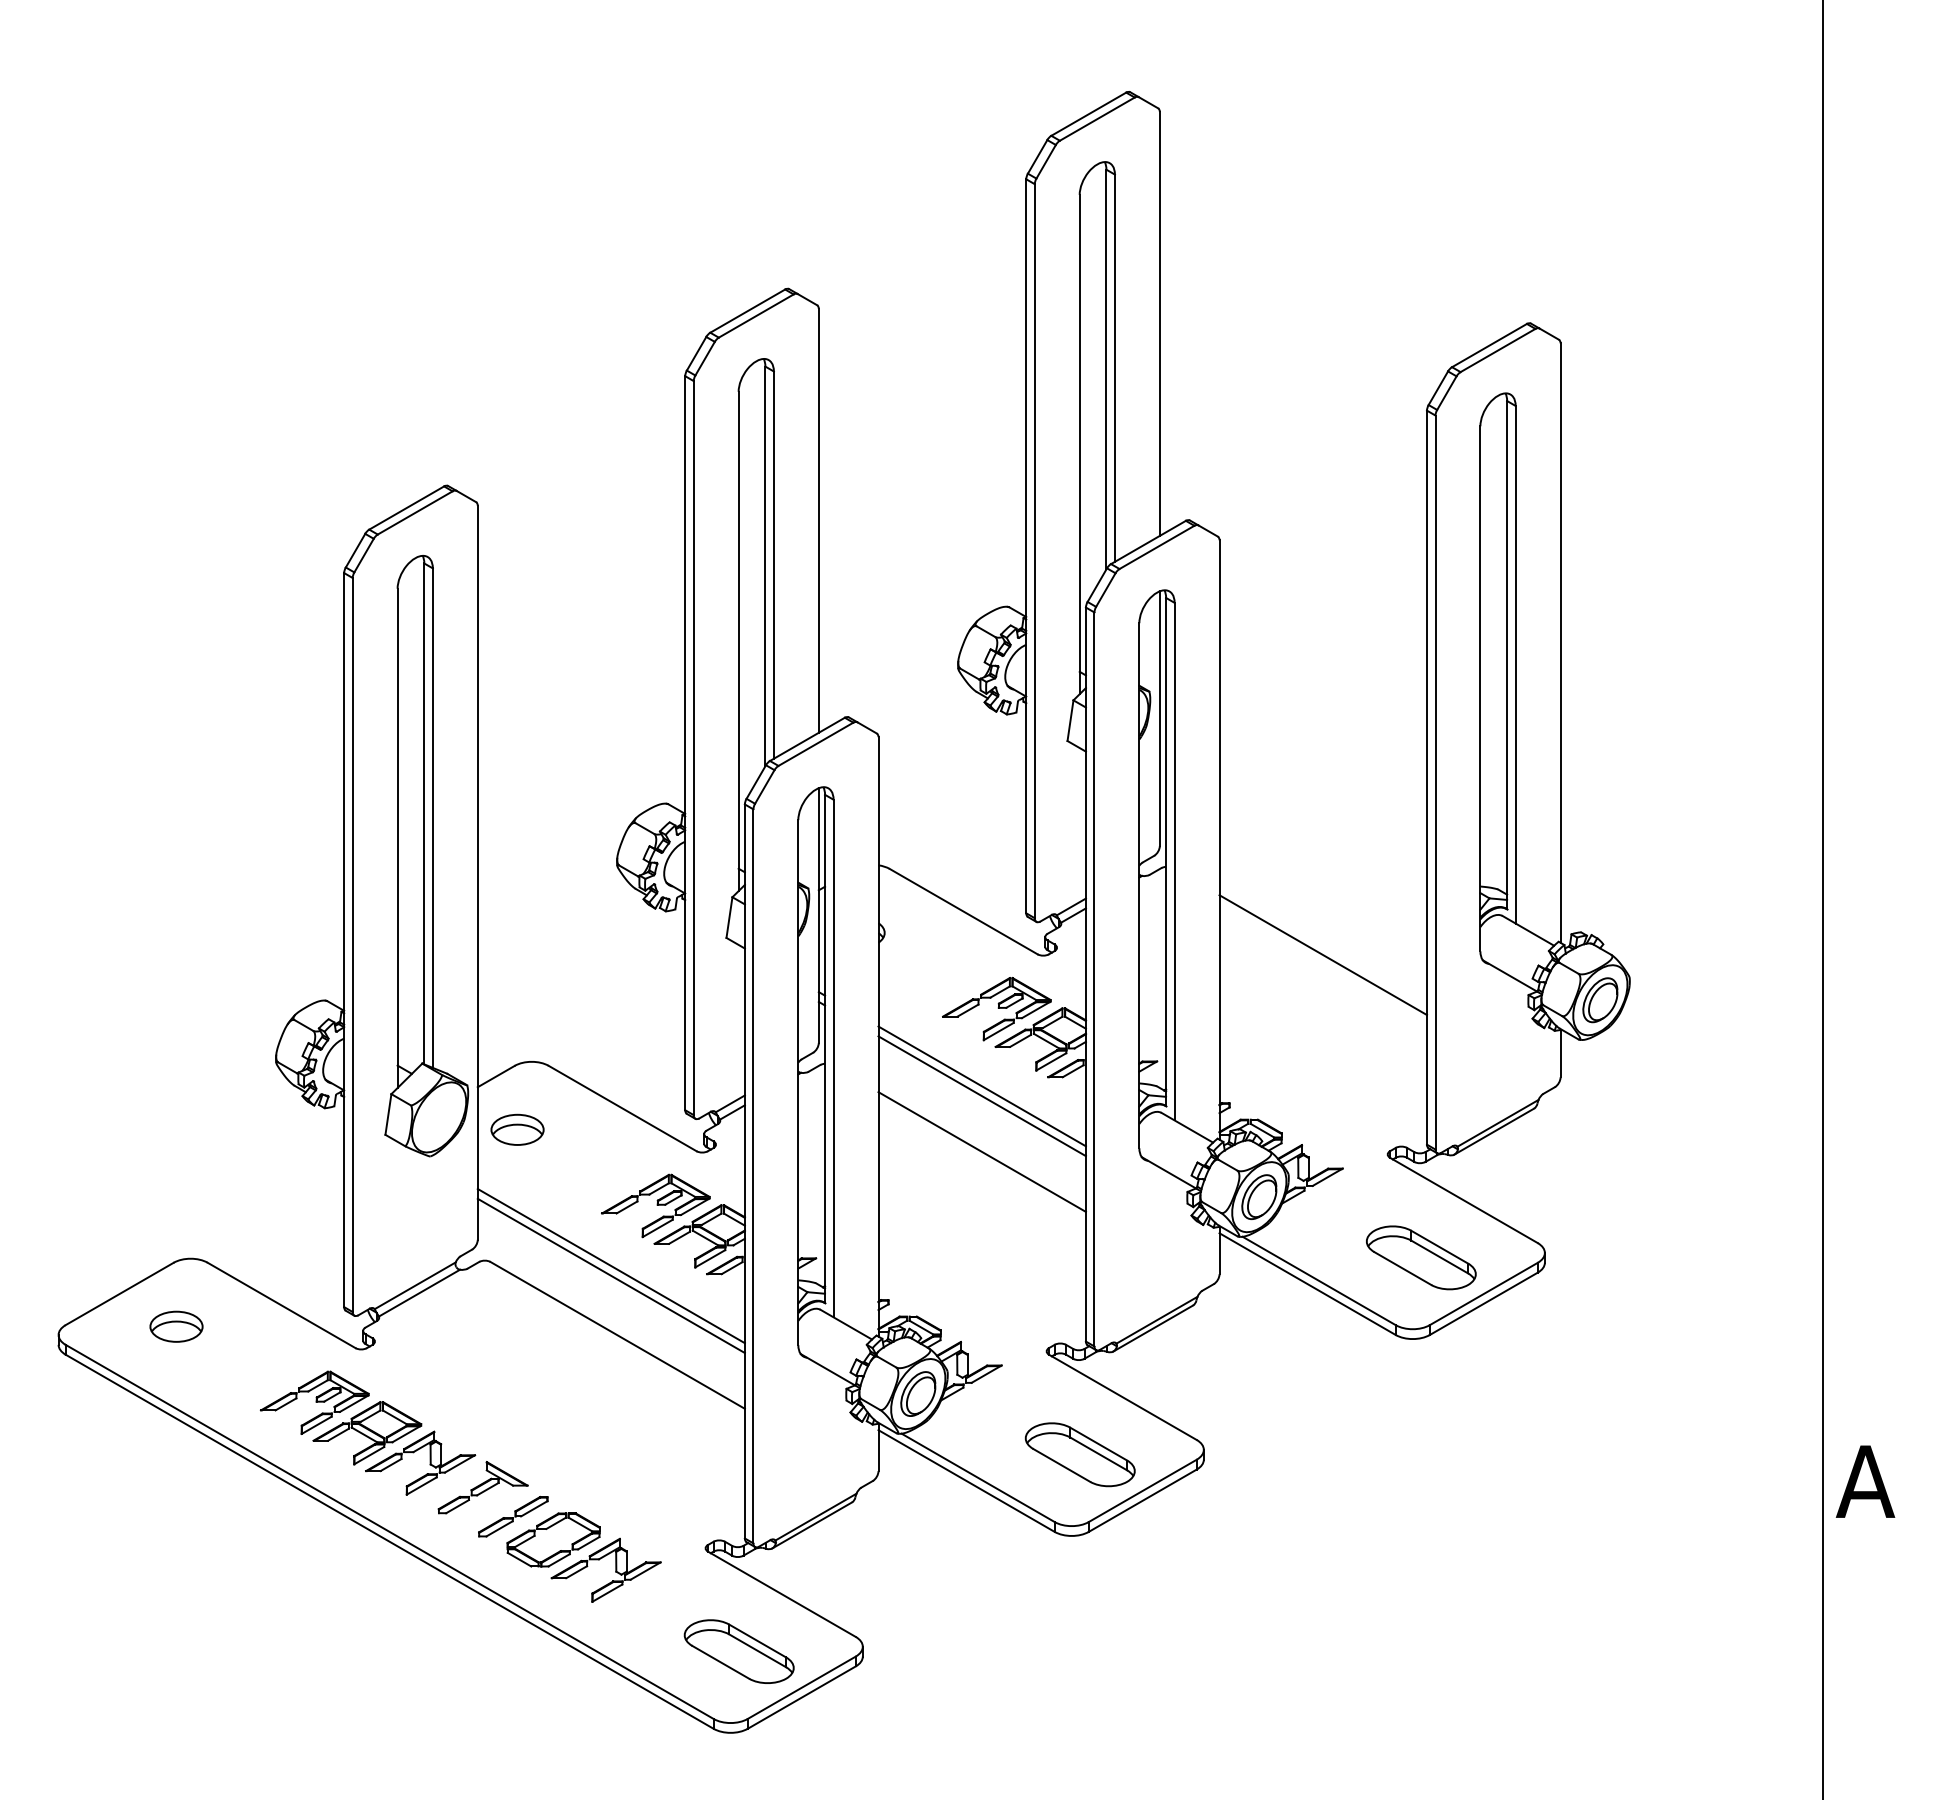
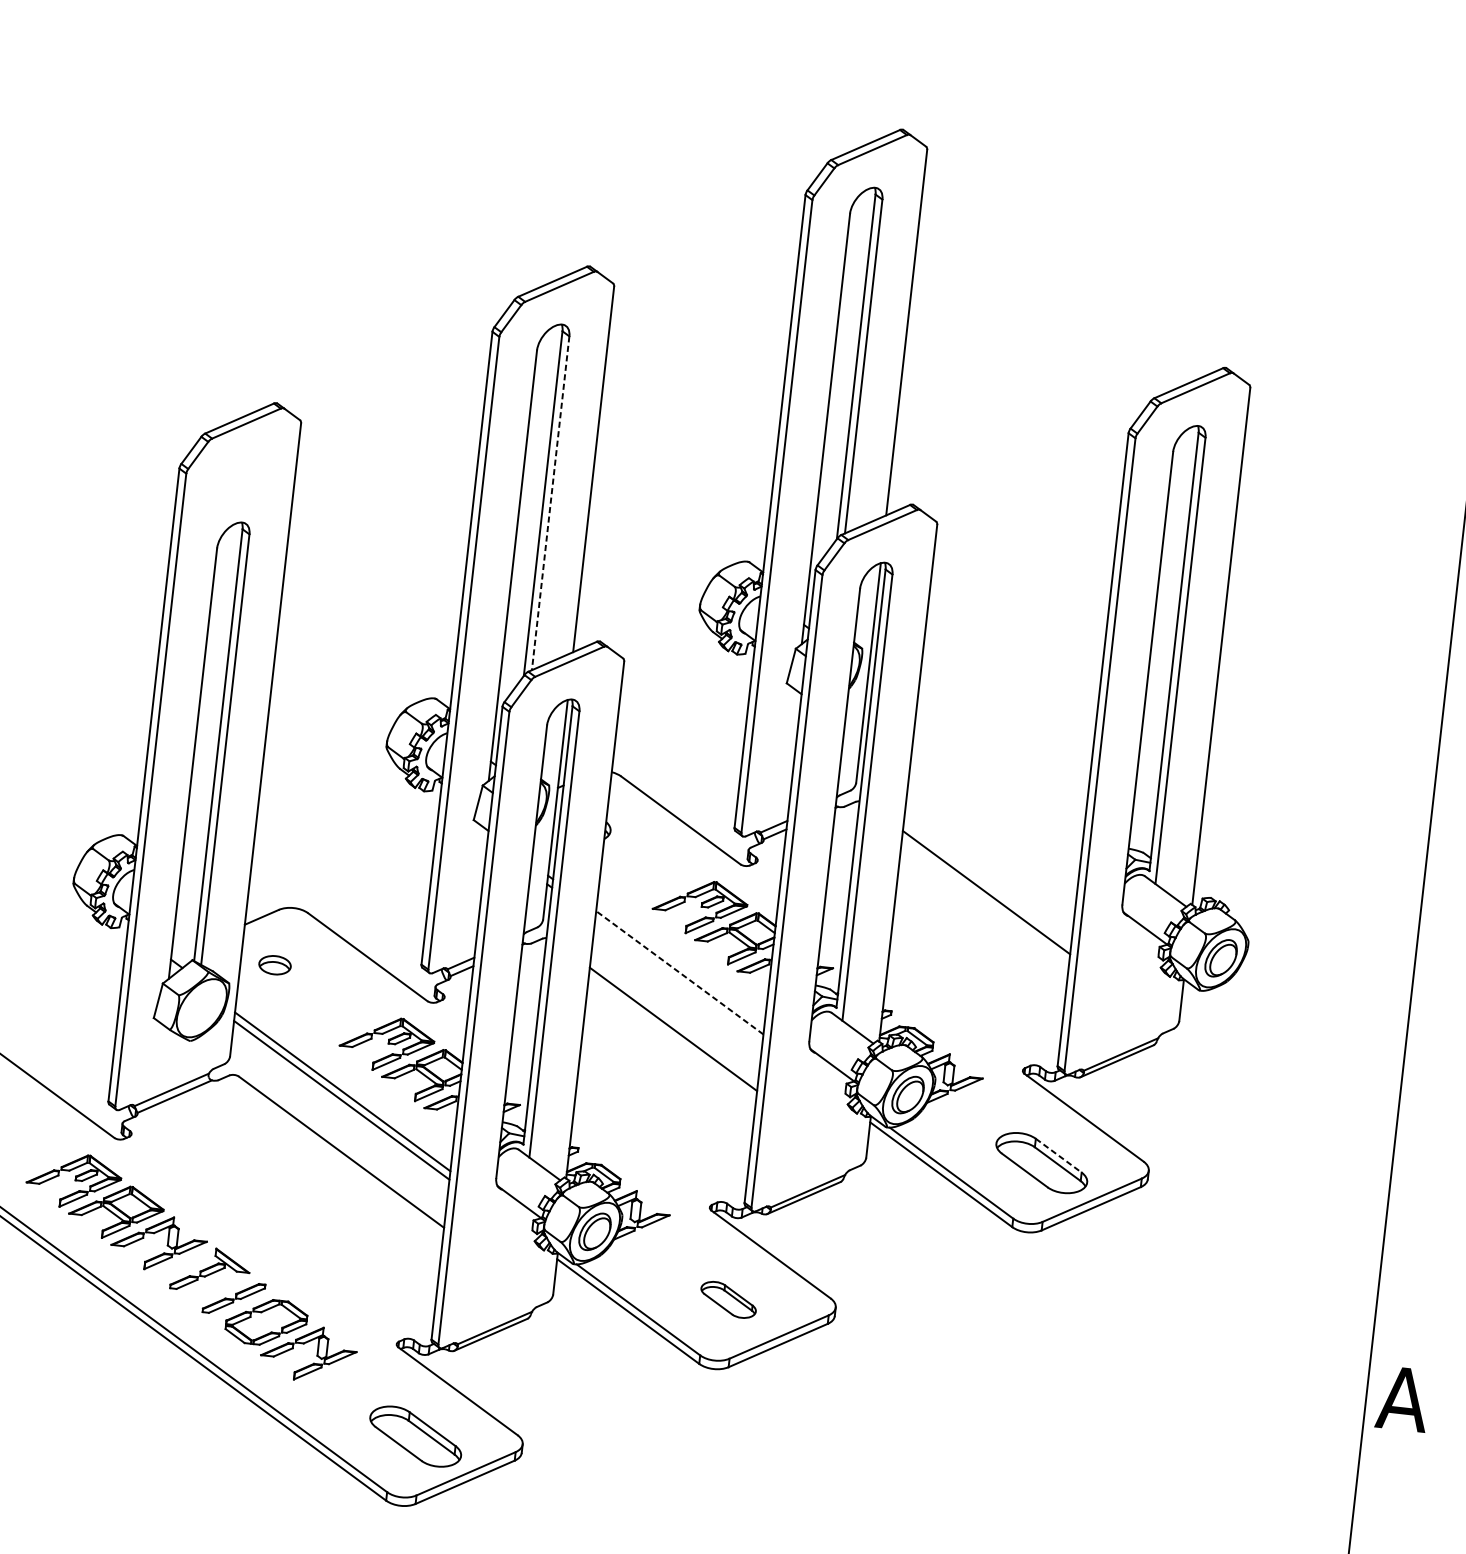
line: (773, 565) -> (550, 503), solid -> dashed
part: (426, 856) -> (216, 782), moved
line: (982, 1086) -> (680, 972), solid -> dashed
line: (981, 1096) -> (678, 981), removed
part: (517, 1129) -> (275, 965), size x0.7
line: (1439, 1247) -> (1058, 1155), solid -> dashed
part: (1079, 1454) -> (728, 1299), size x0.6

